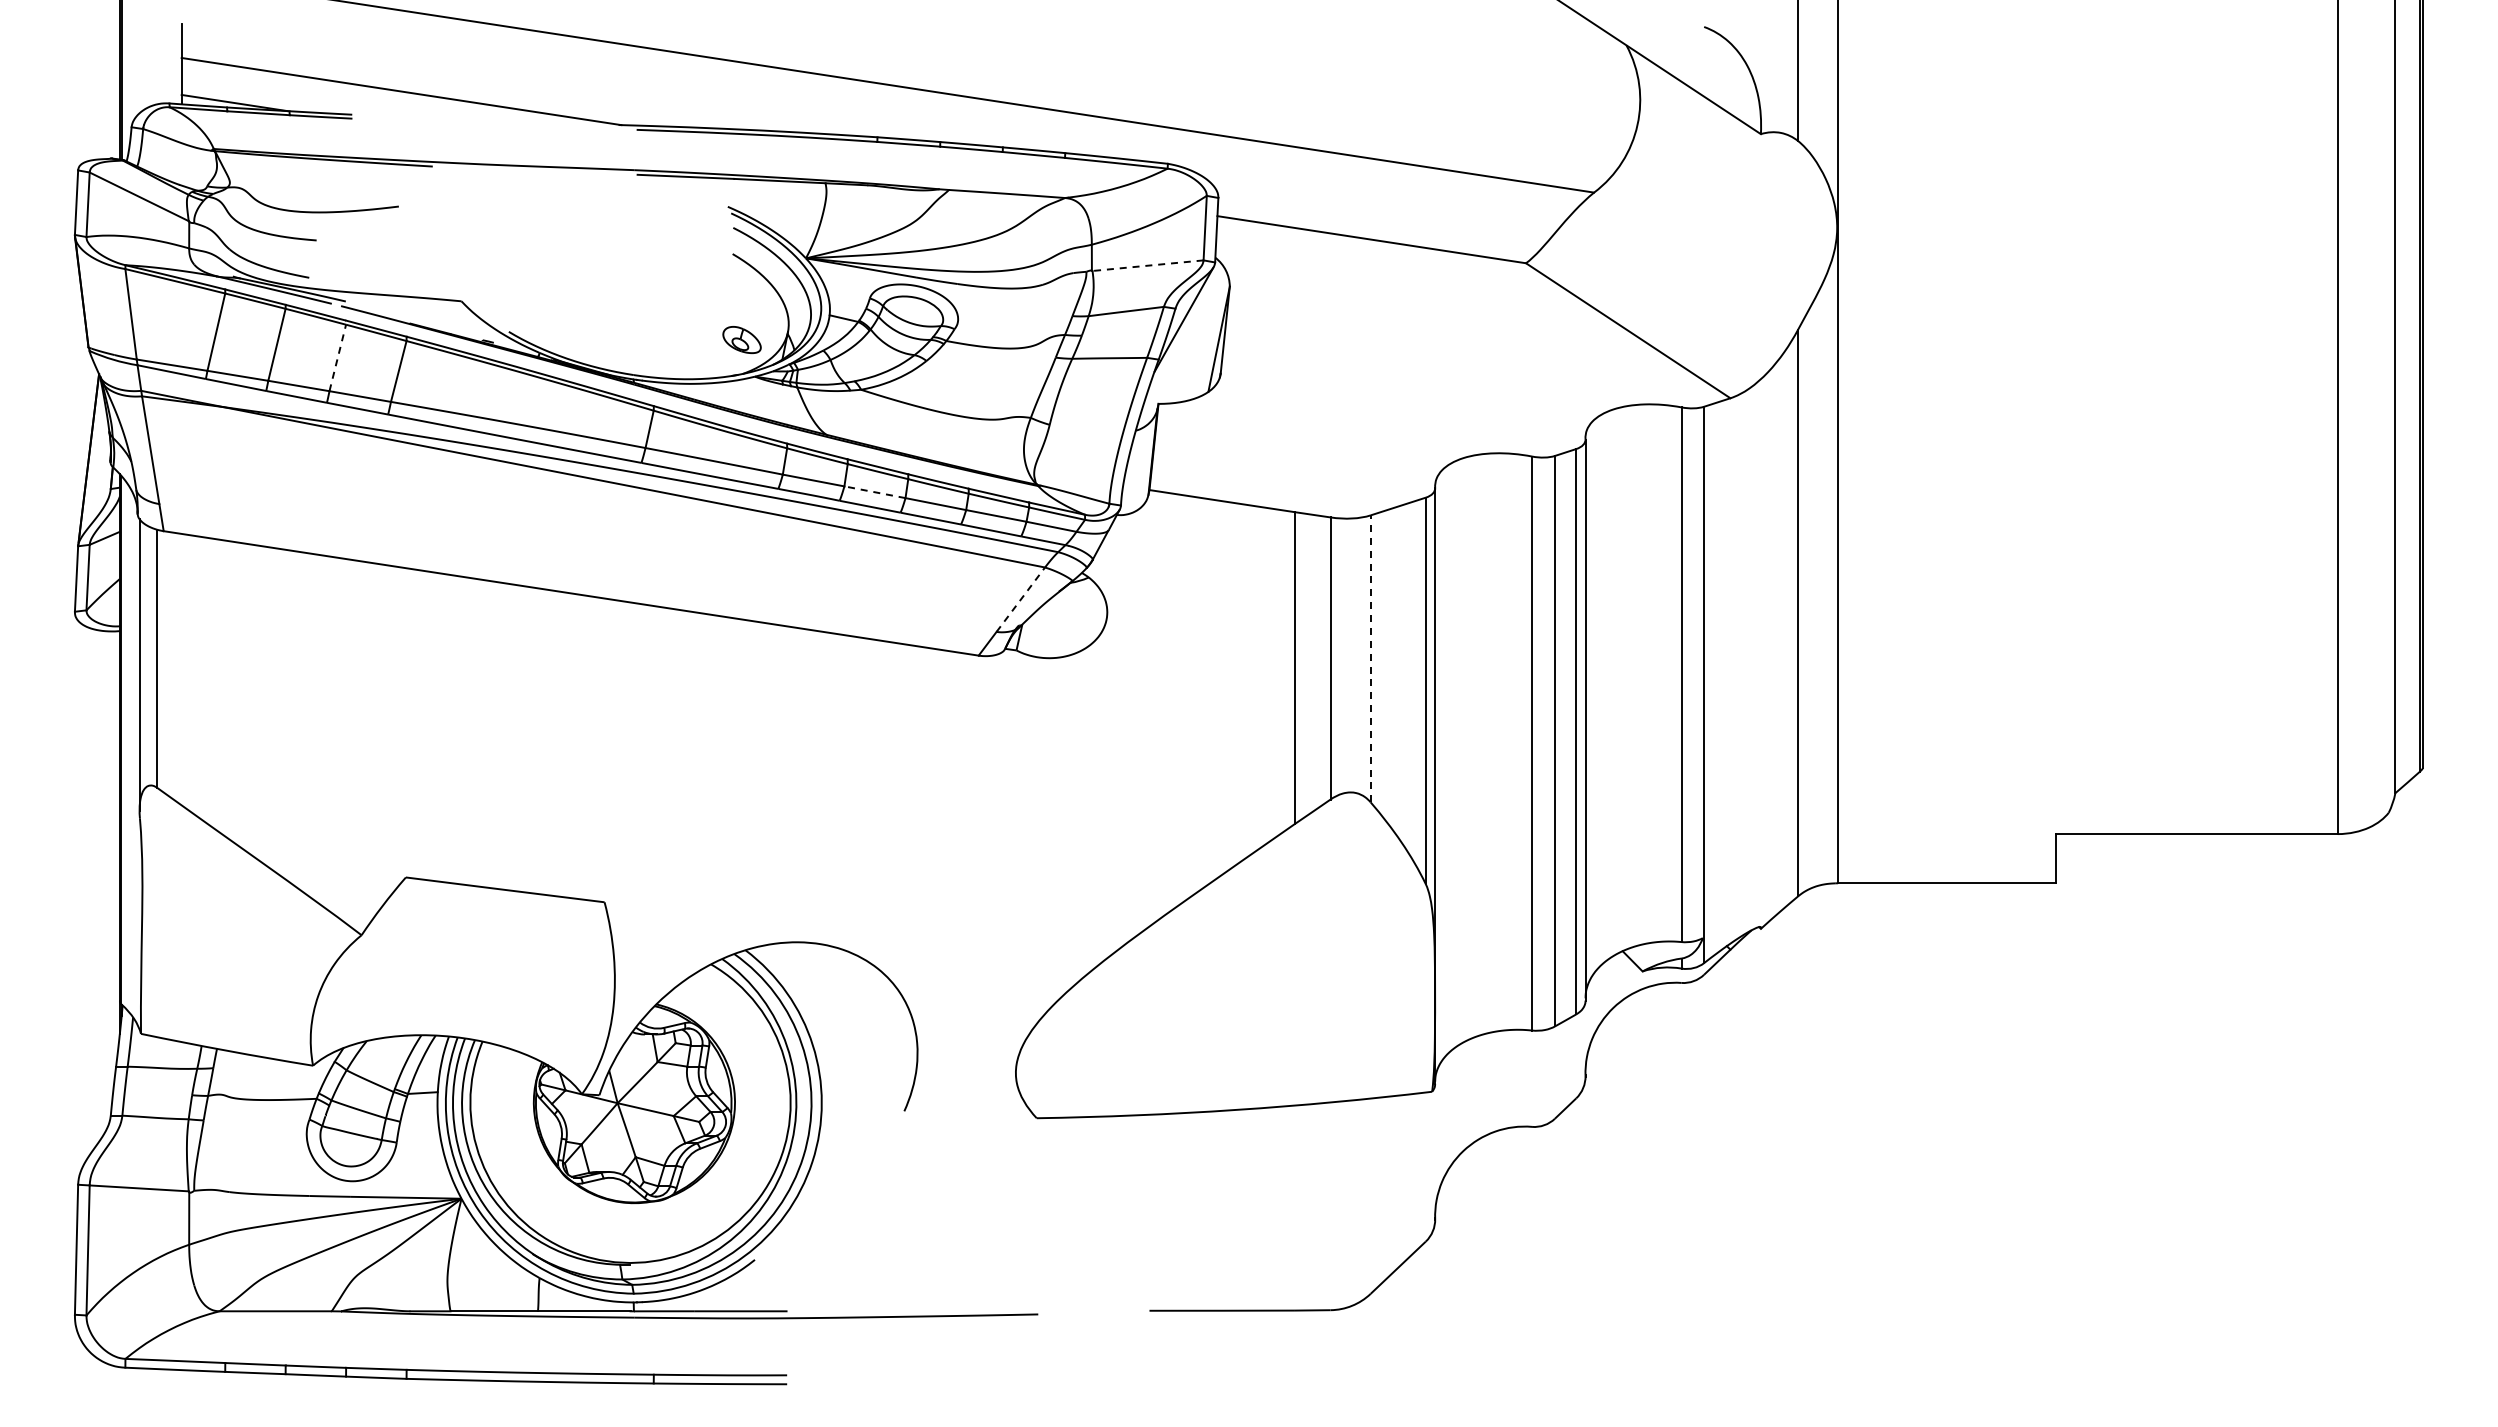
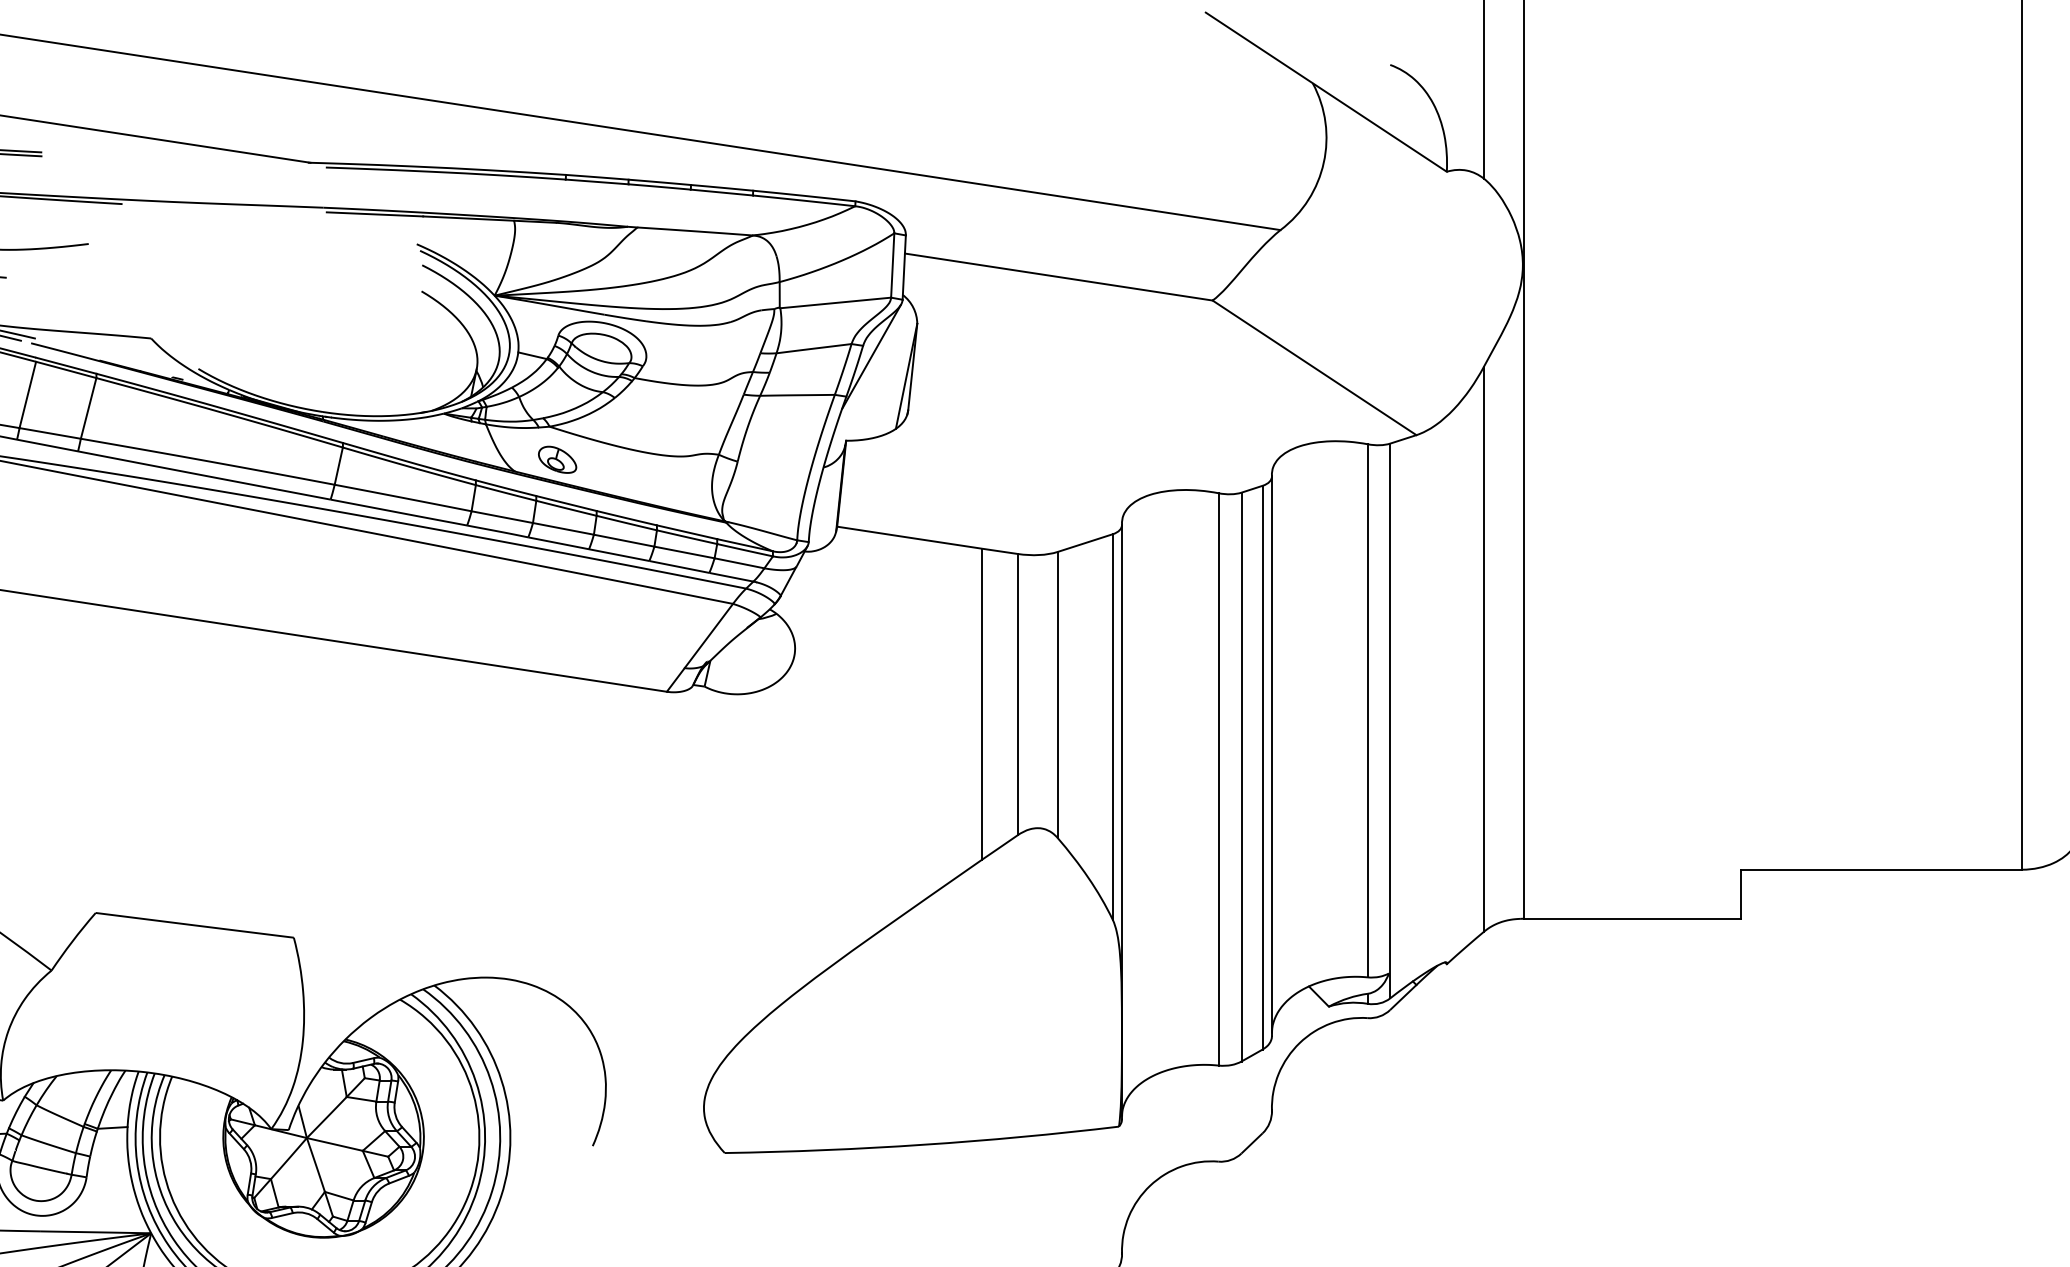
line: (1148, 265) -> (836, 302), dashed -> solid
part: (741, 340) -> (557, 460), moved
line: (337, 357) -> (27, 394), dashed -> solid
line: (874, 492) -> (562, 529), dashed -> solid
line: (1021, 599) -> (709, 635), dashed -> solid
line: (1370, 658) -> (1057, 694), dashed -> solid

